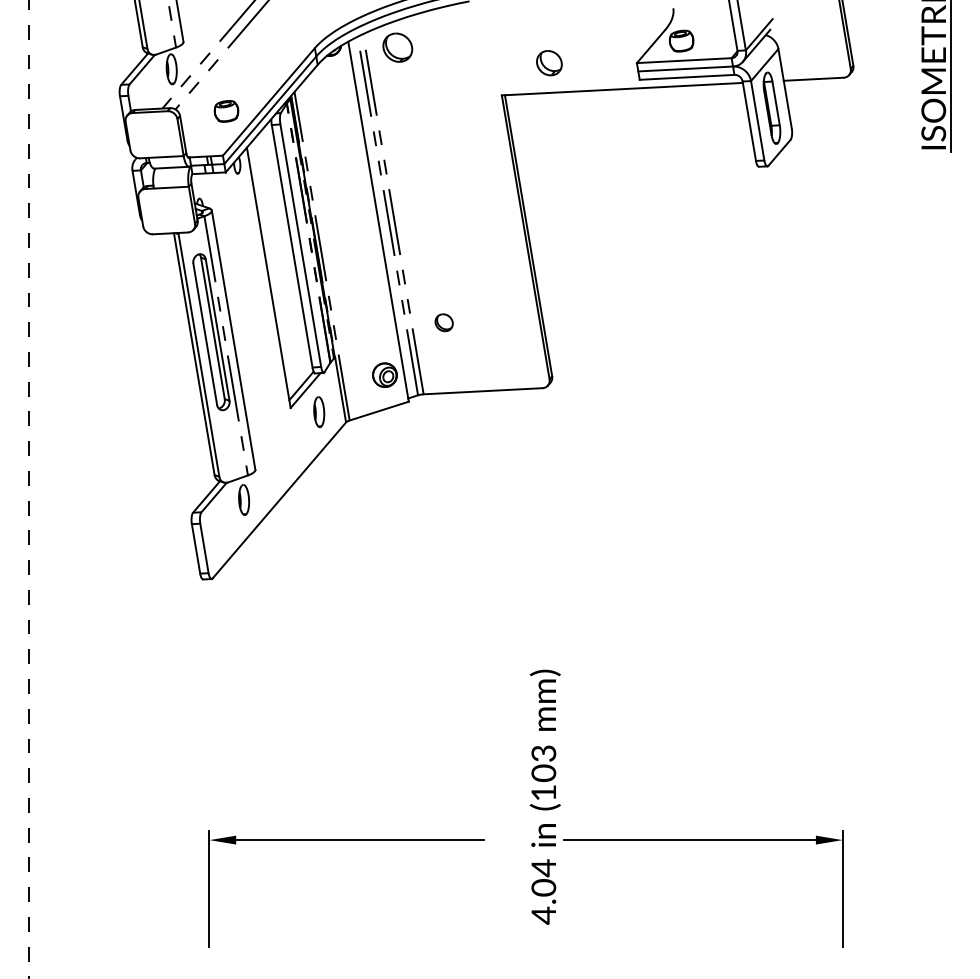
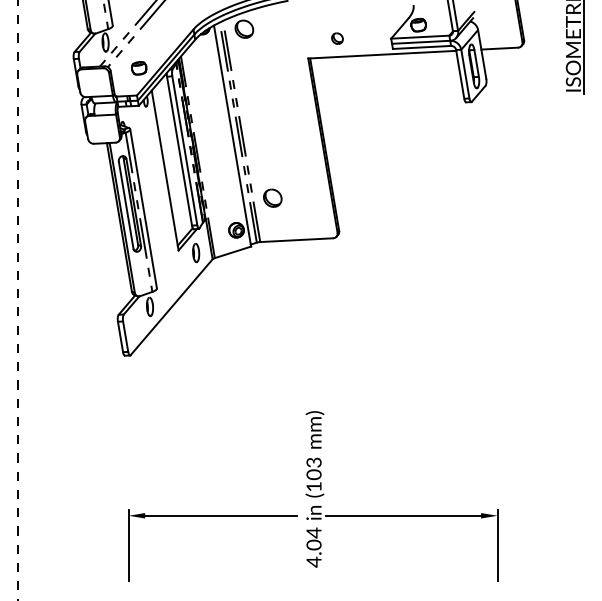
part: (549, 62) -> (337, 38), size x0.71
part: (443, 321) -> (272, 197), size x1.67
part: (686, 839) -> (401, 515), moved

